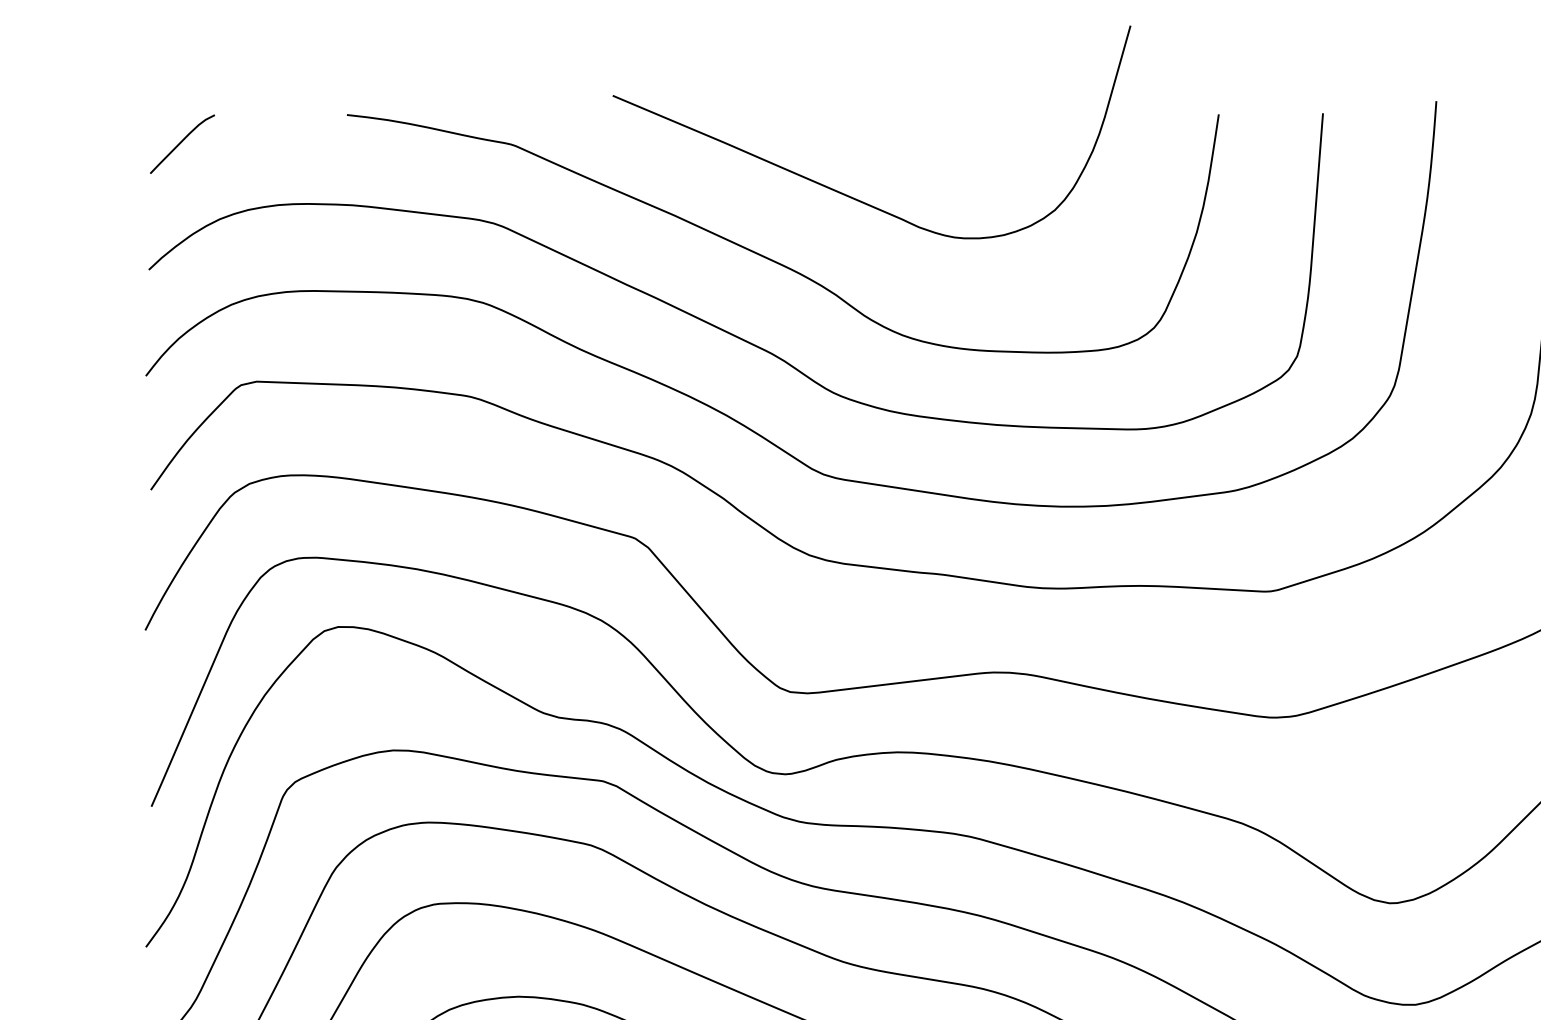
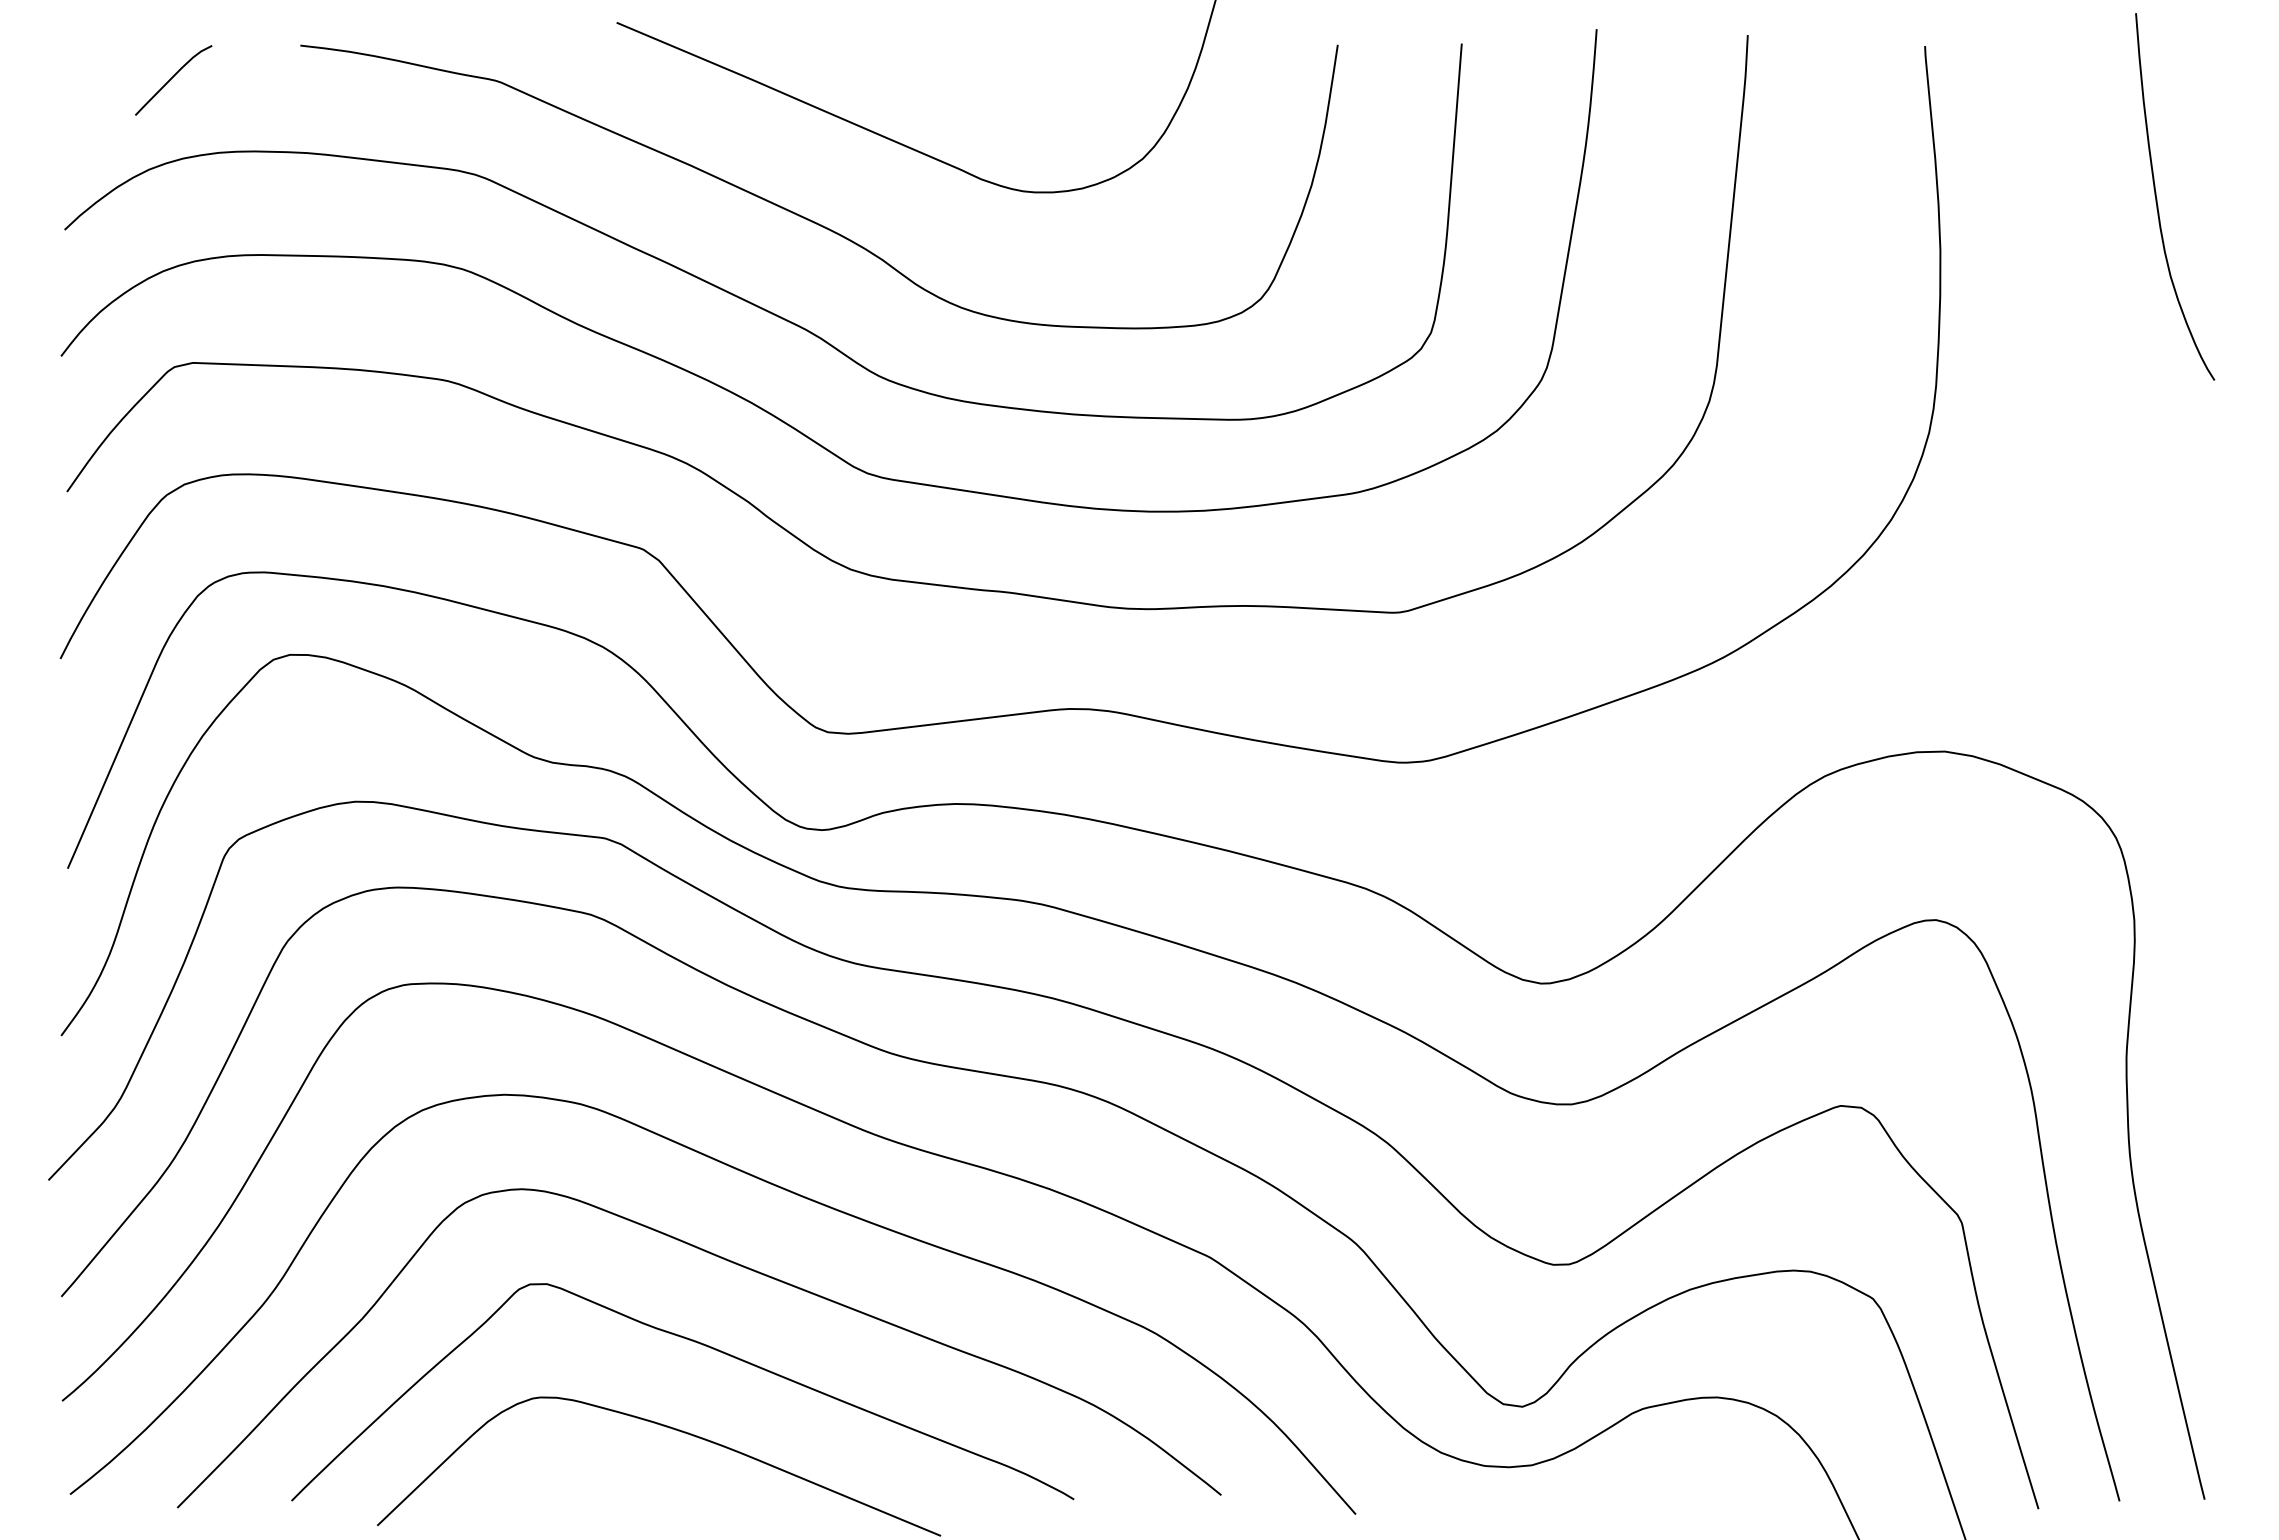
curve: (181, 142) -> (172, 78), moved

